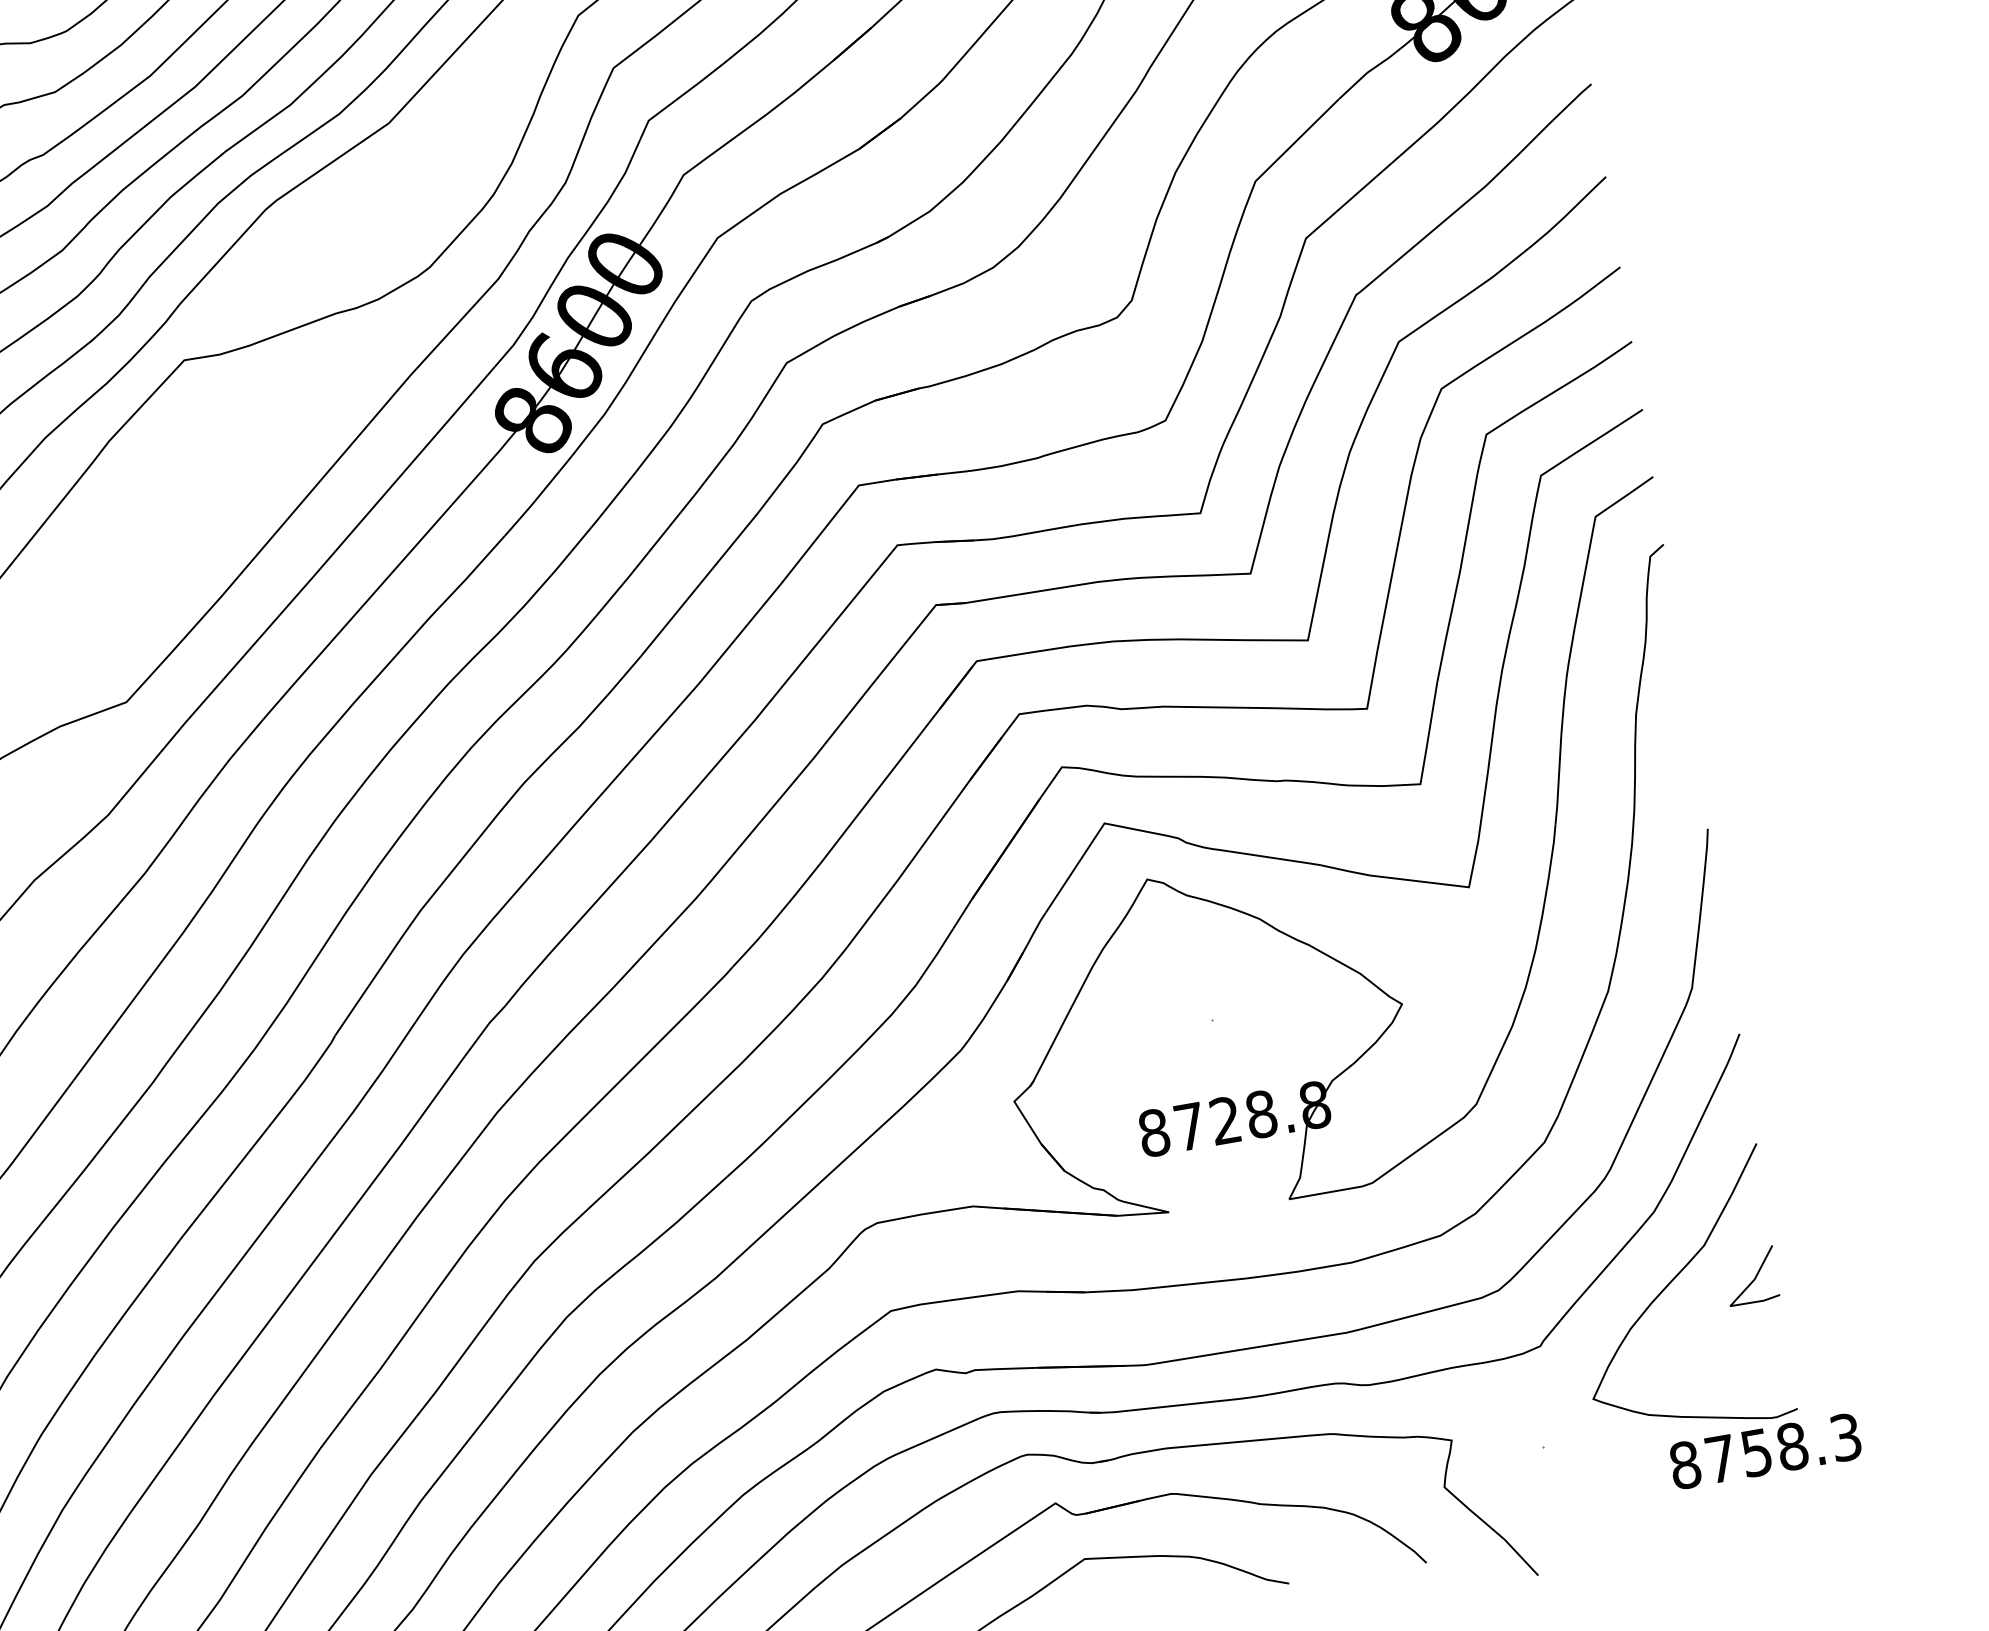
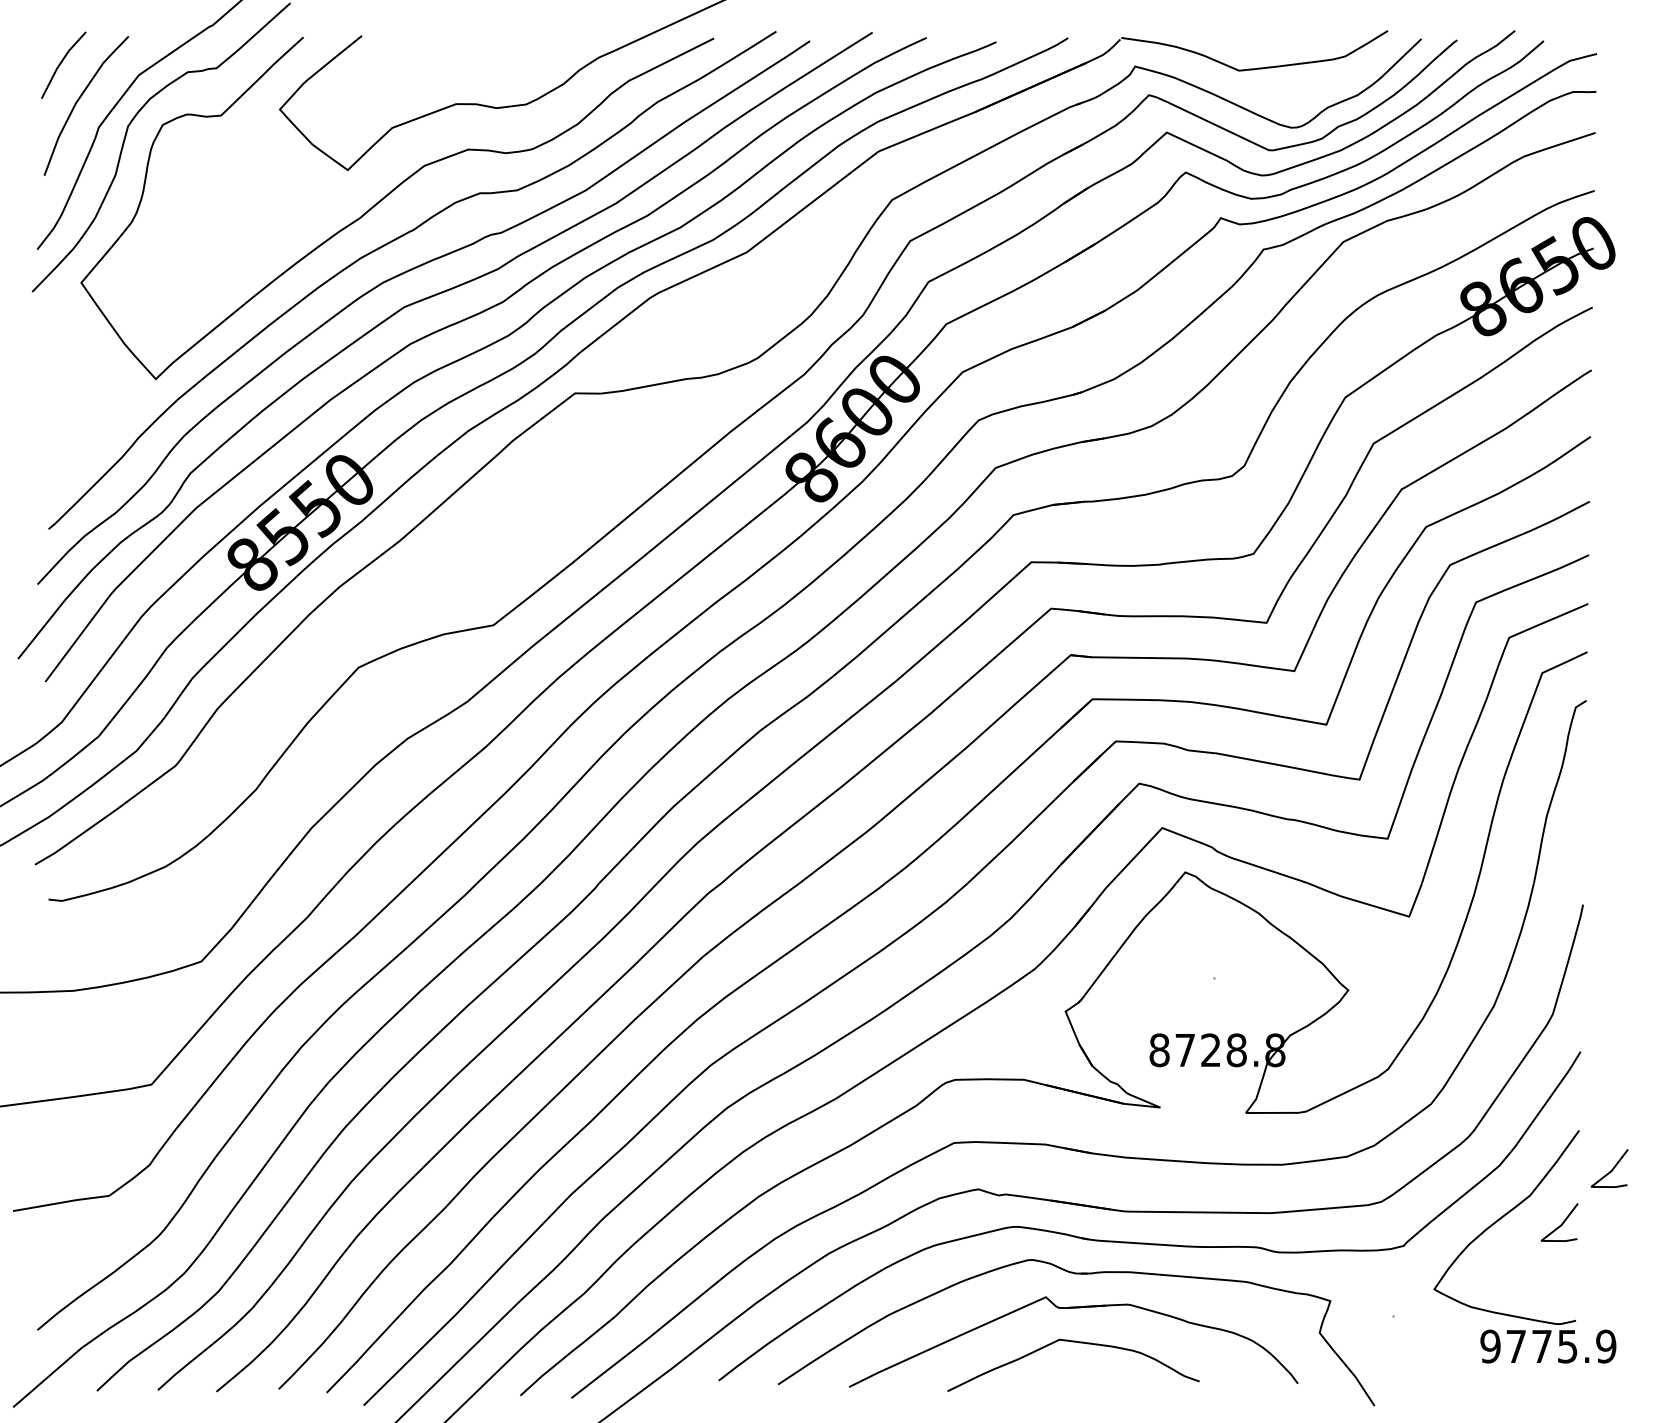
line: (1810, 1190) -> (1611, 1169), added
text: (1765, 1451) -> (1548, 1346), 8758.3 -> 9775.9

